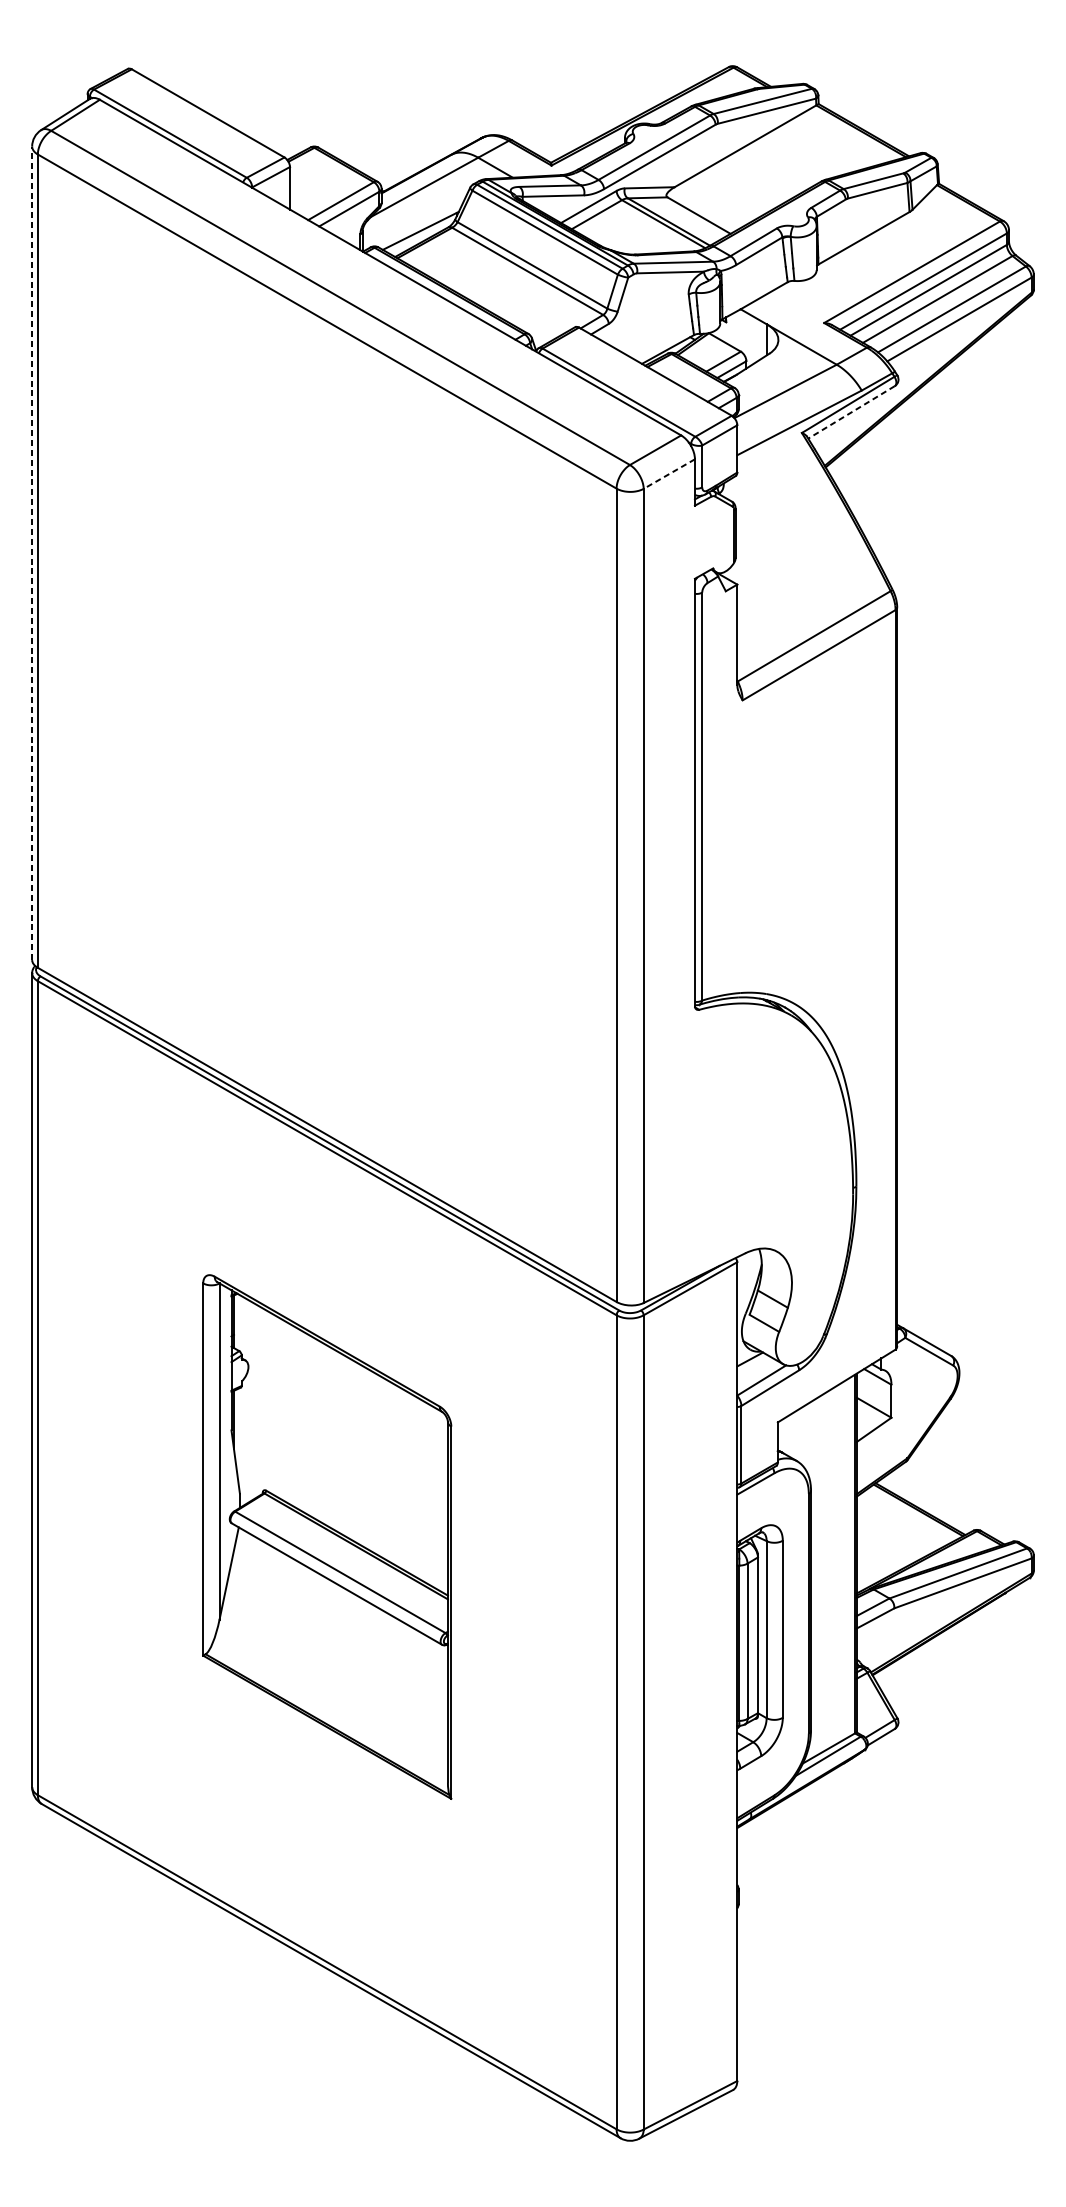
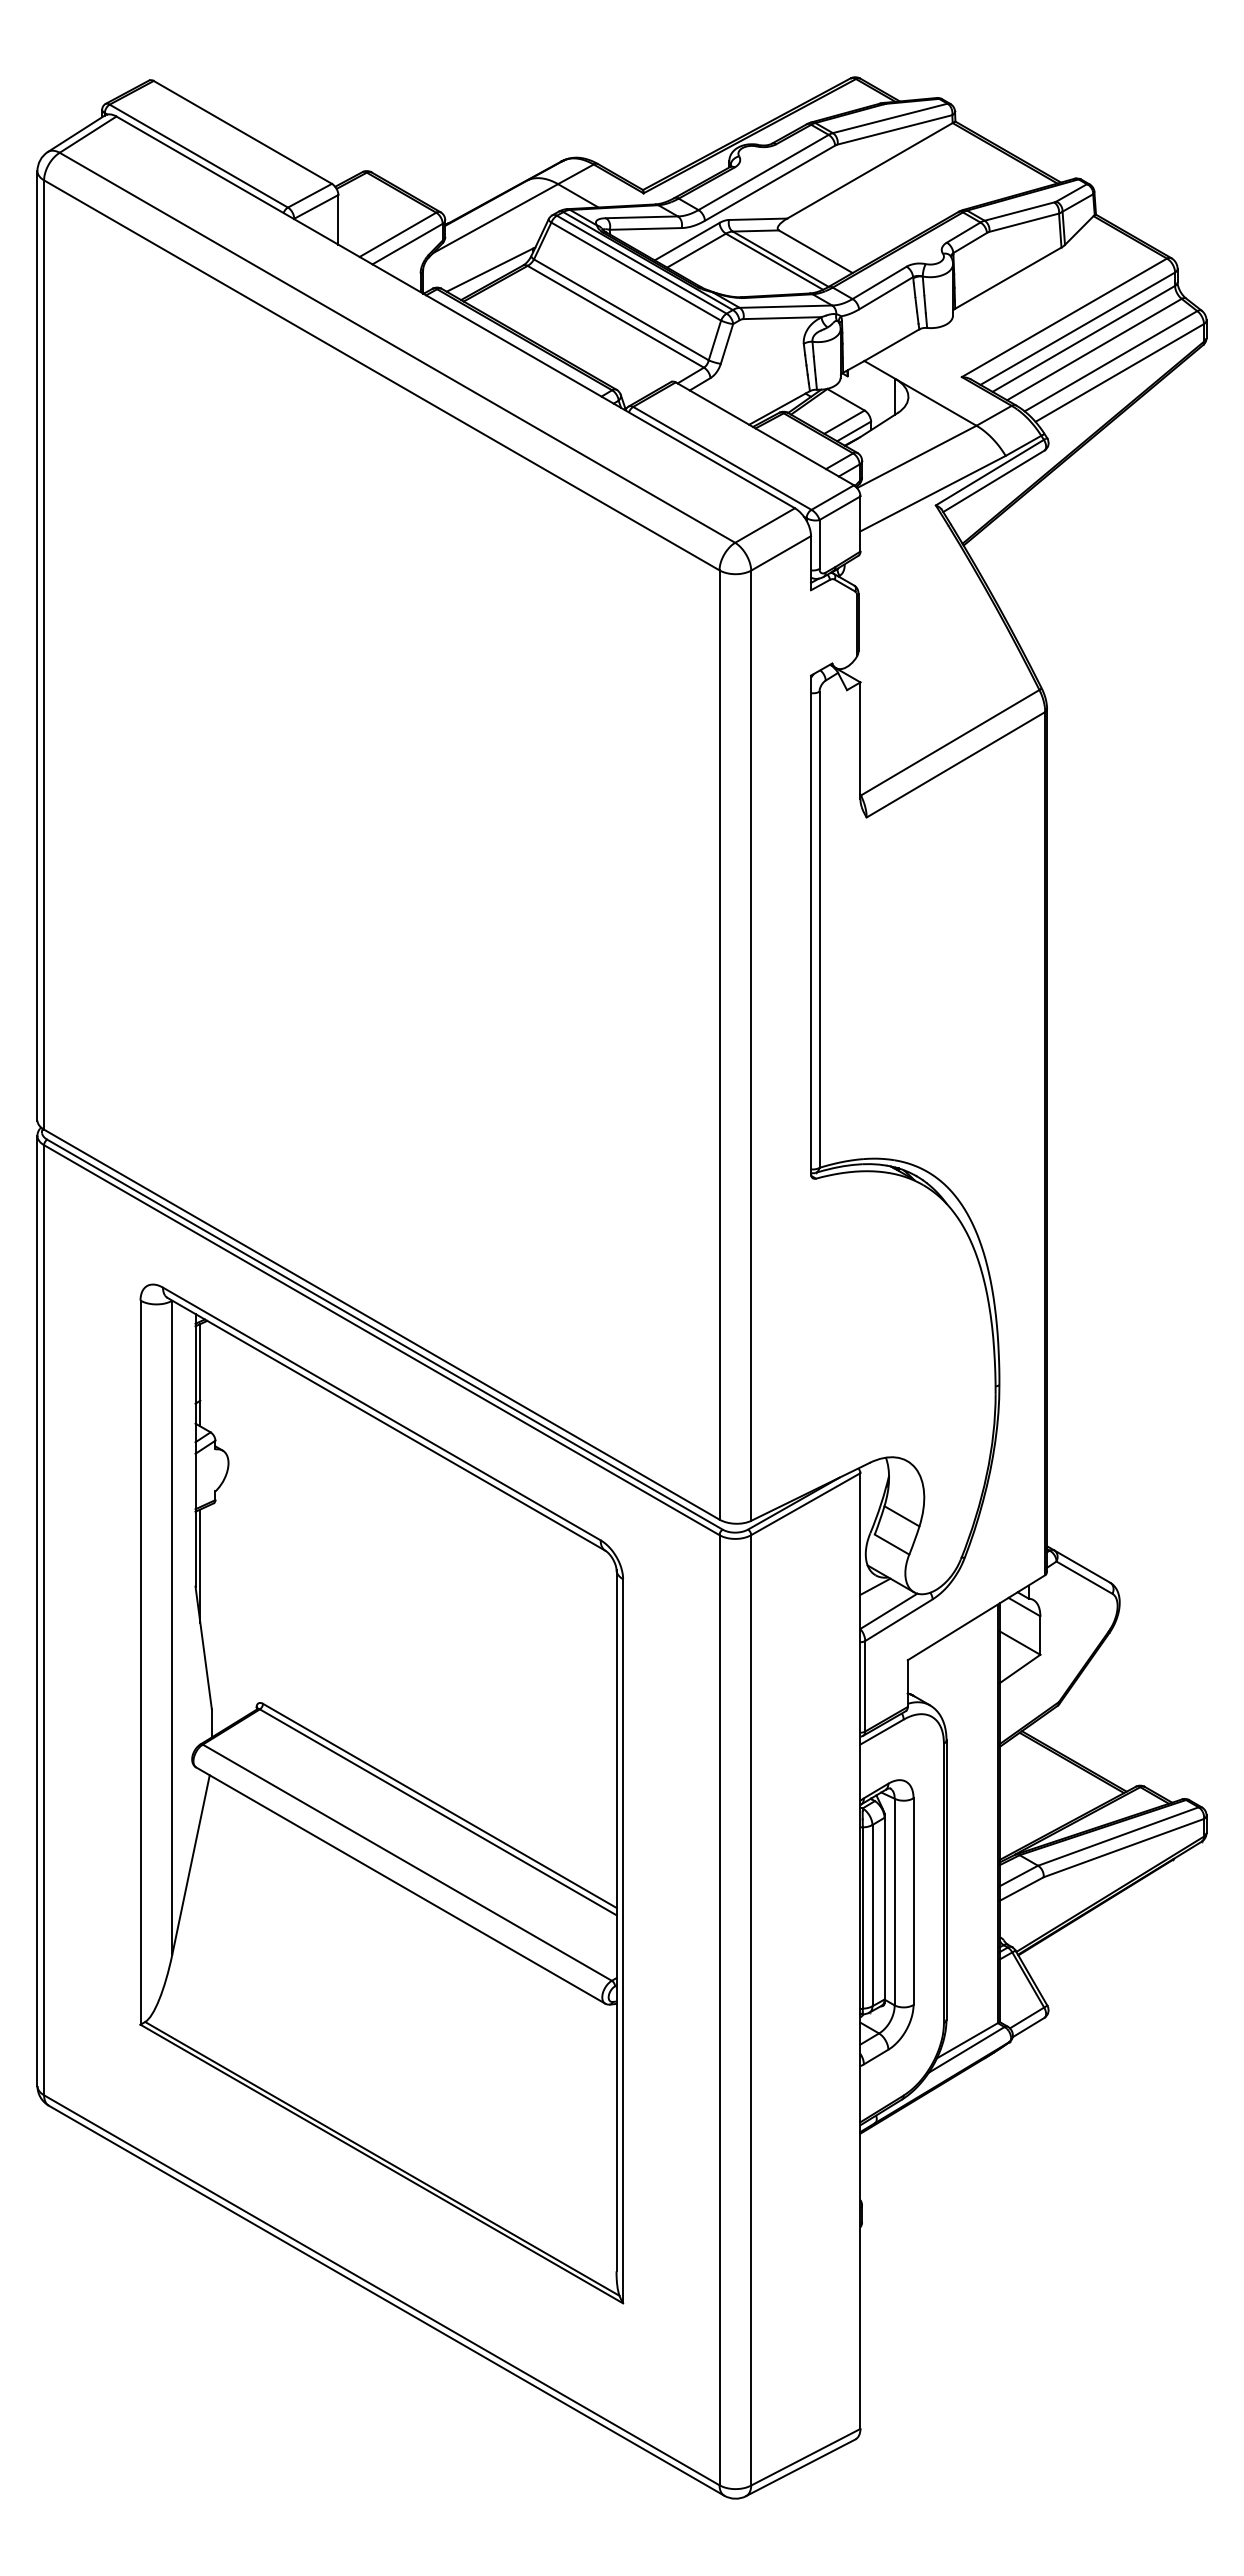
line: (851, 412) -> (993, 481), dashed -> solid
line: (669, 474) -> (781, 553), dashed -> solid
line: (32, 553) -> (37, 645), dashed -> solid
part: (326, 1536) -> (381, 1793), size x1.67

